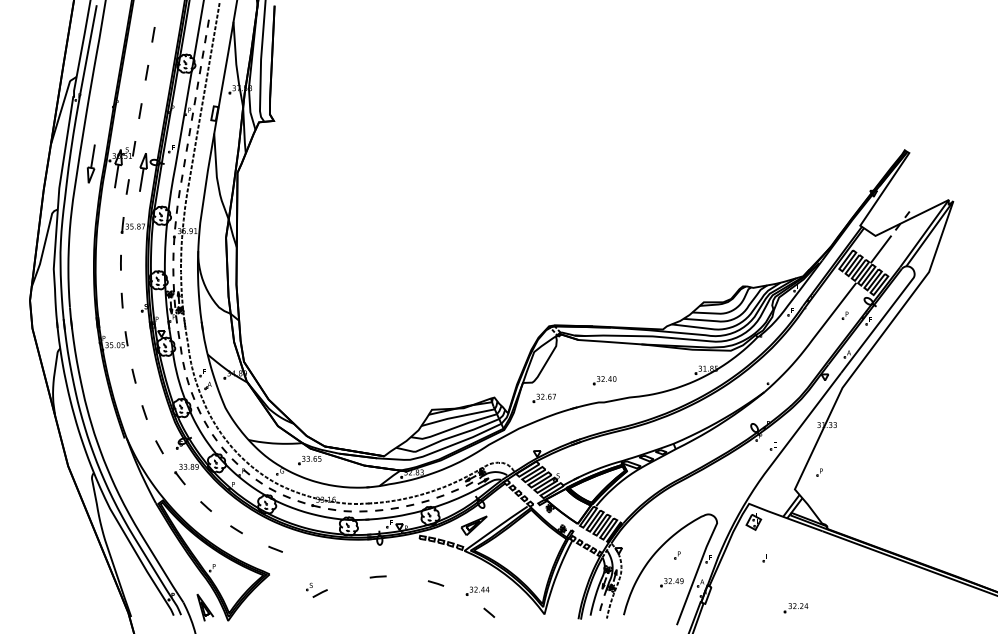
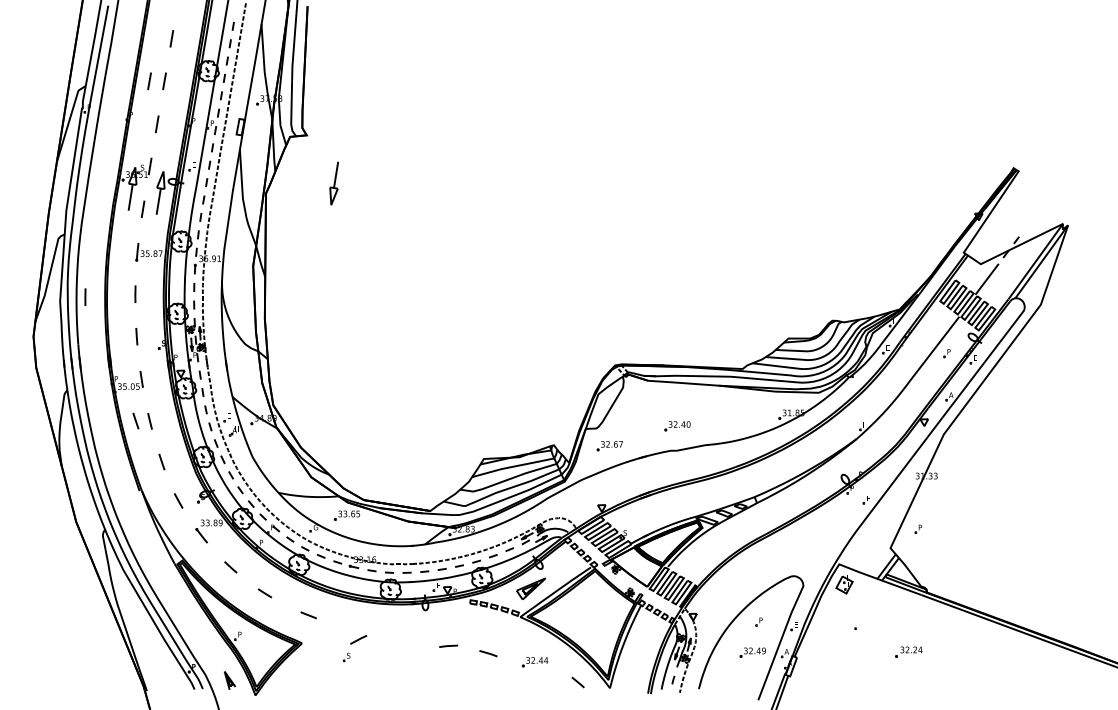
line: (133, 72) -> (149, 81), added
part: (90, 163) -> (333, 183), moved
line: (76, 264) -> (85, 296), added
line: (121, 375) -> (135, 420), added
line: (378, 576) -> (448, 645), moved
line: (320, 593) -> (358, 639), moved
part: (204, 607) -> (229, 680), size x0.6
part: (795, 607) -> (908, 651), moved
line: (488, 612) -> (577, 682), moved

